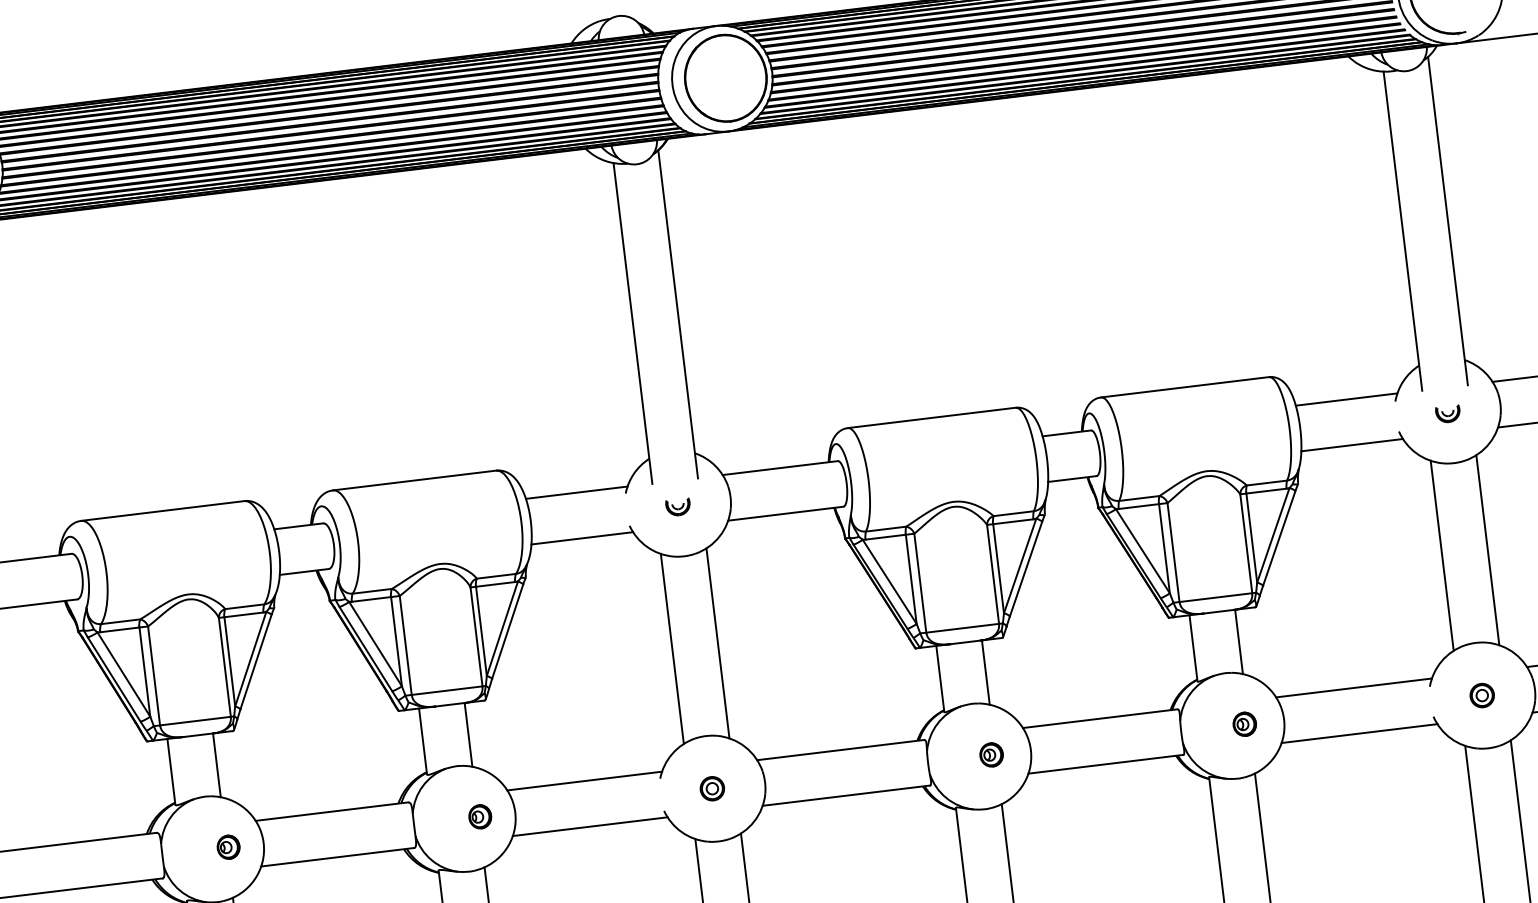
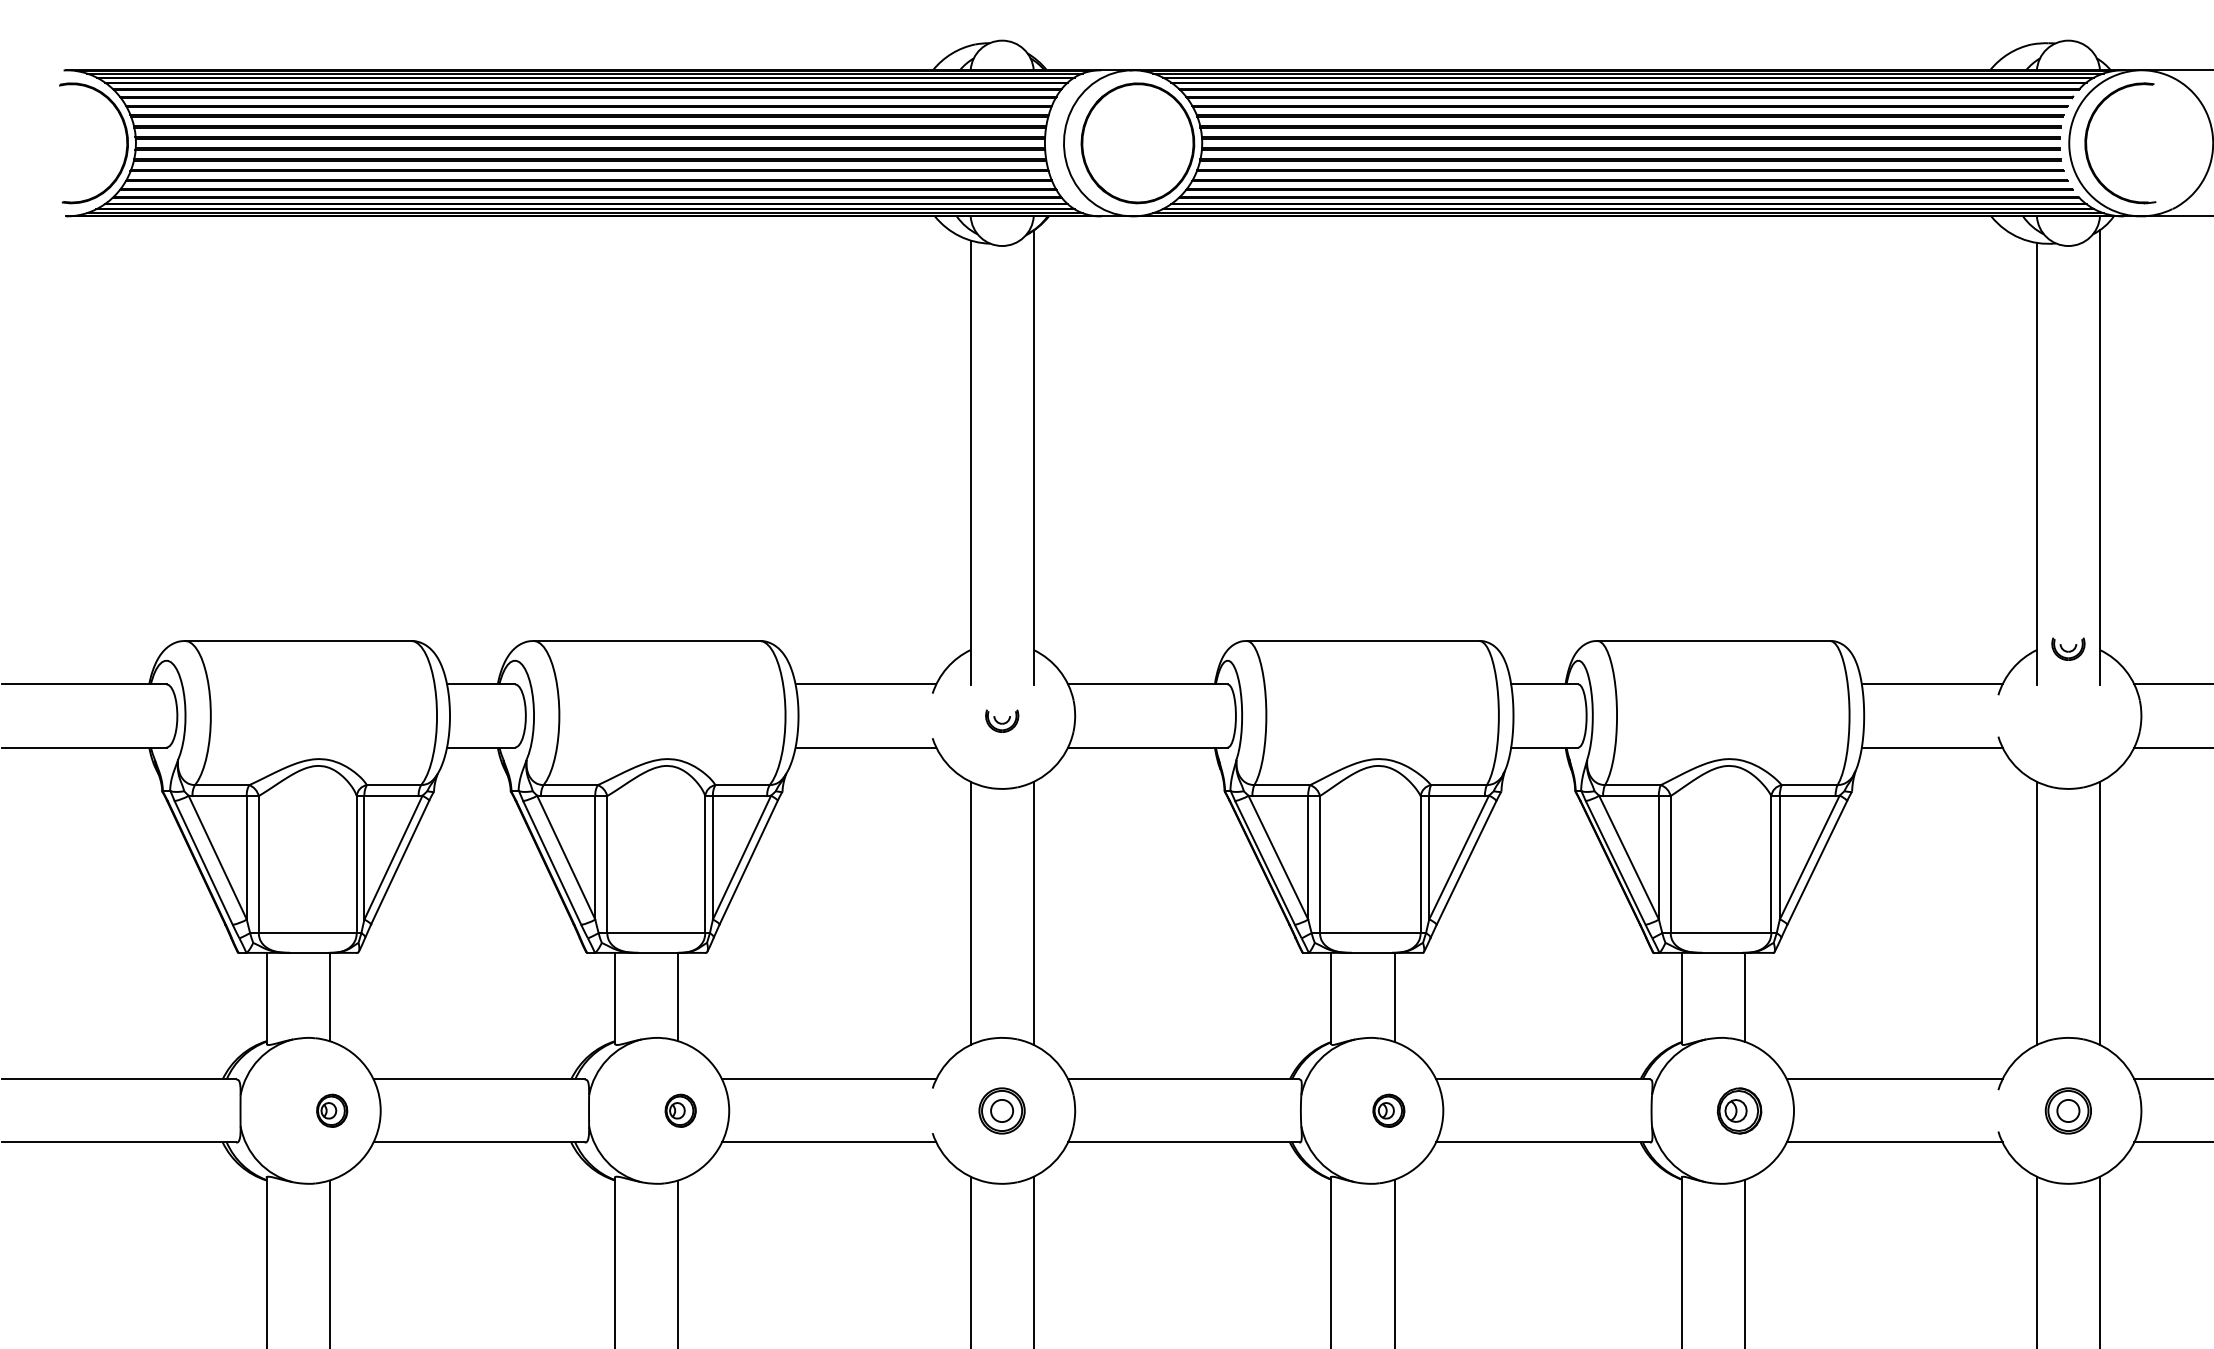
part: (1448, 413) -> (2068, 648), moved
part: (1482, 695) -> (2068, 1110), size x1.4
part: (1244, 724) -> (1739, 1110), size x1.4
part: (712, 788) -> (1002, 1110), size x1.4

